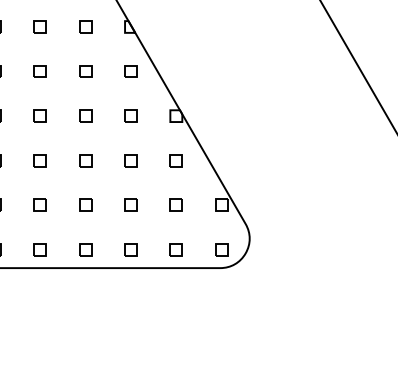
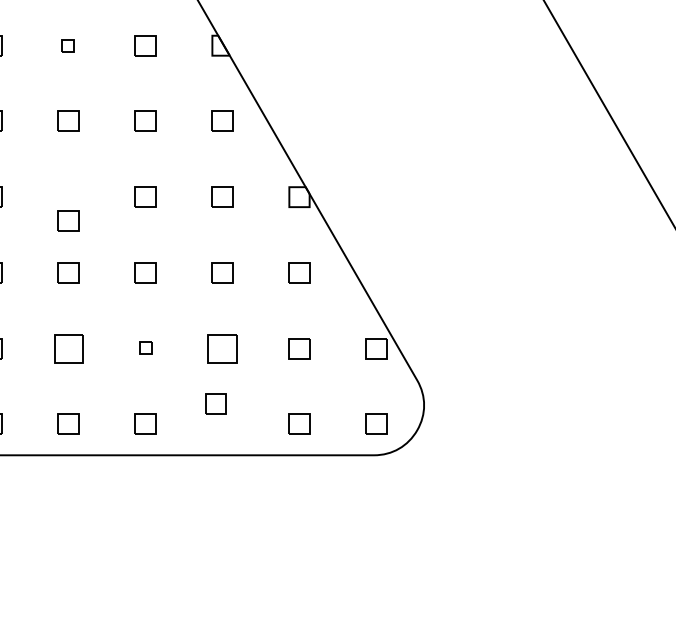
part: (39, 26) -> (67, 44), size x0.6
part: (39, 115) -> (67, 219), moved
part: (39, 204) -> (67, 347), size x1.4
part: (85, 204) -> (145, 347), size x0.6
part: (130, 204) -> (221, 347), size x1.4
part: (130, 249) -> (214, 403), moved

